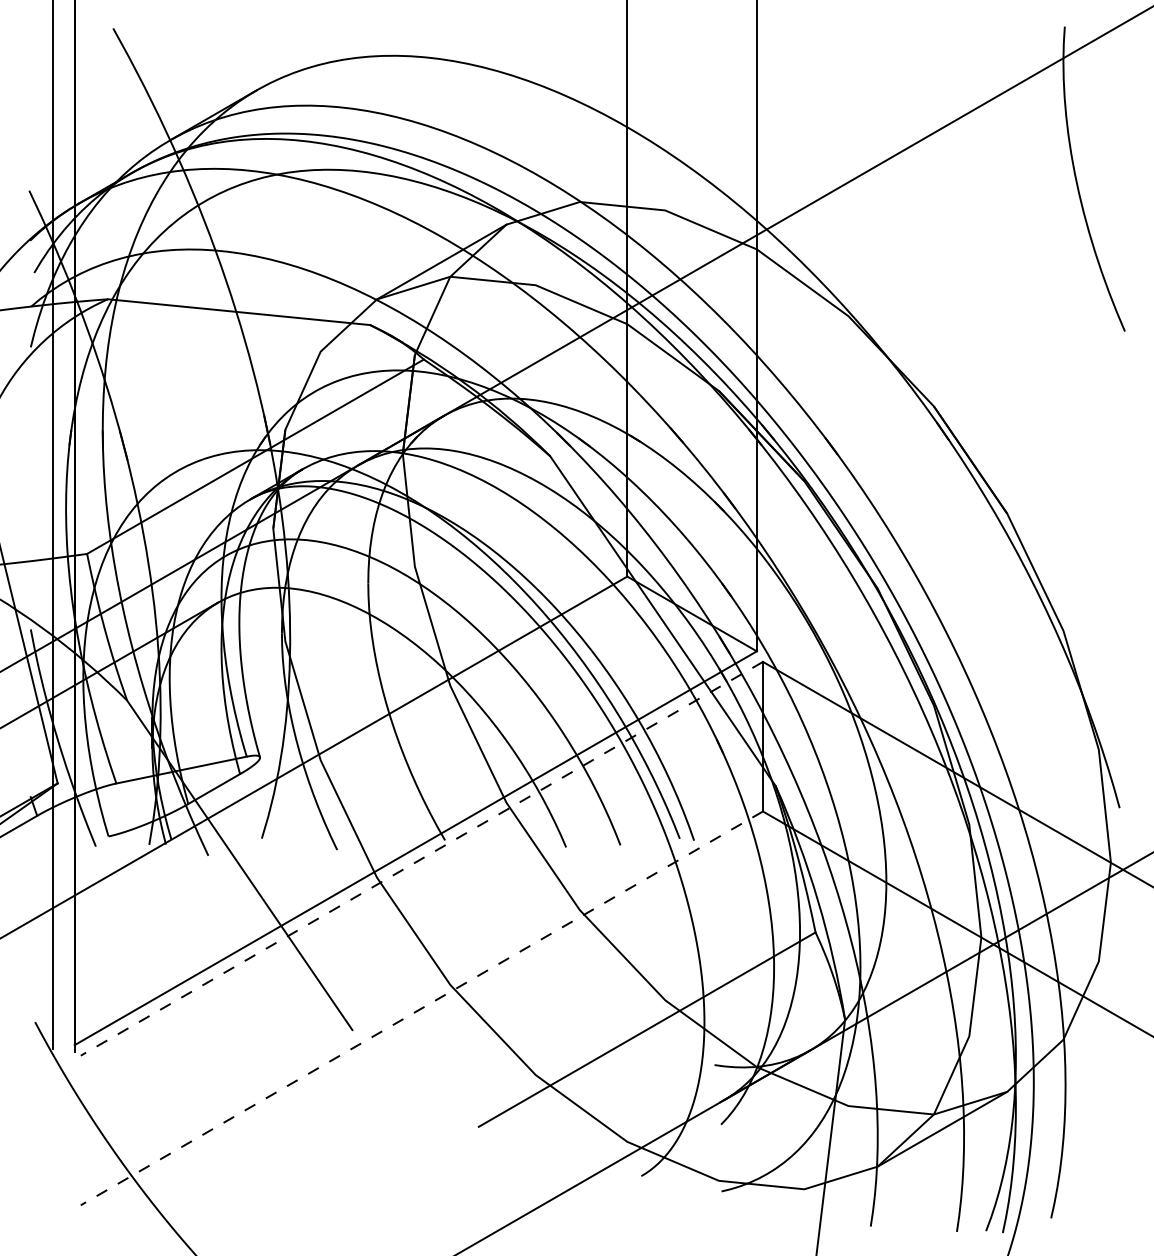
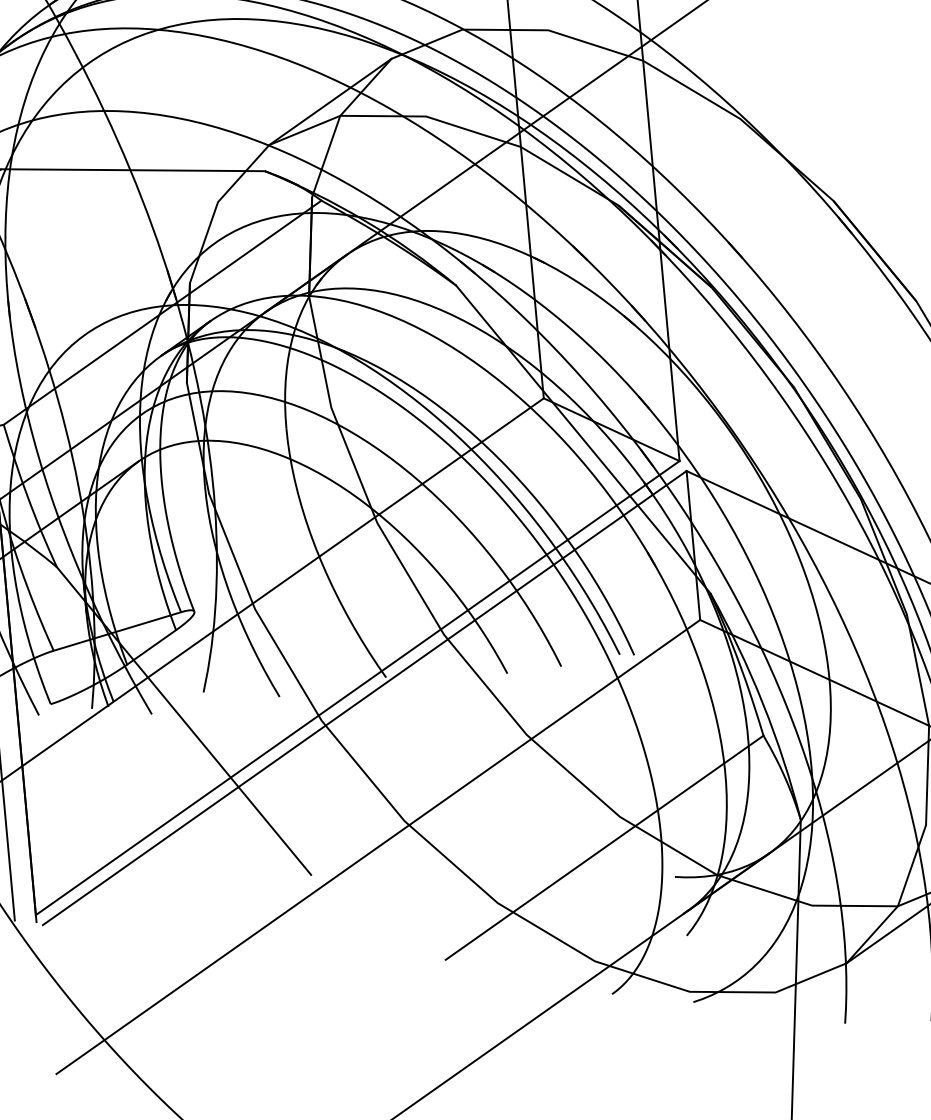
line: (421, 858) -> (364, 697), dashed -> solid
line: (421, 1008) -> (377, 847), dashed -> solid

